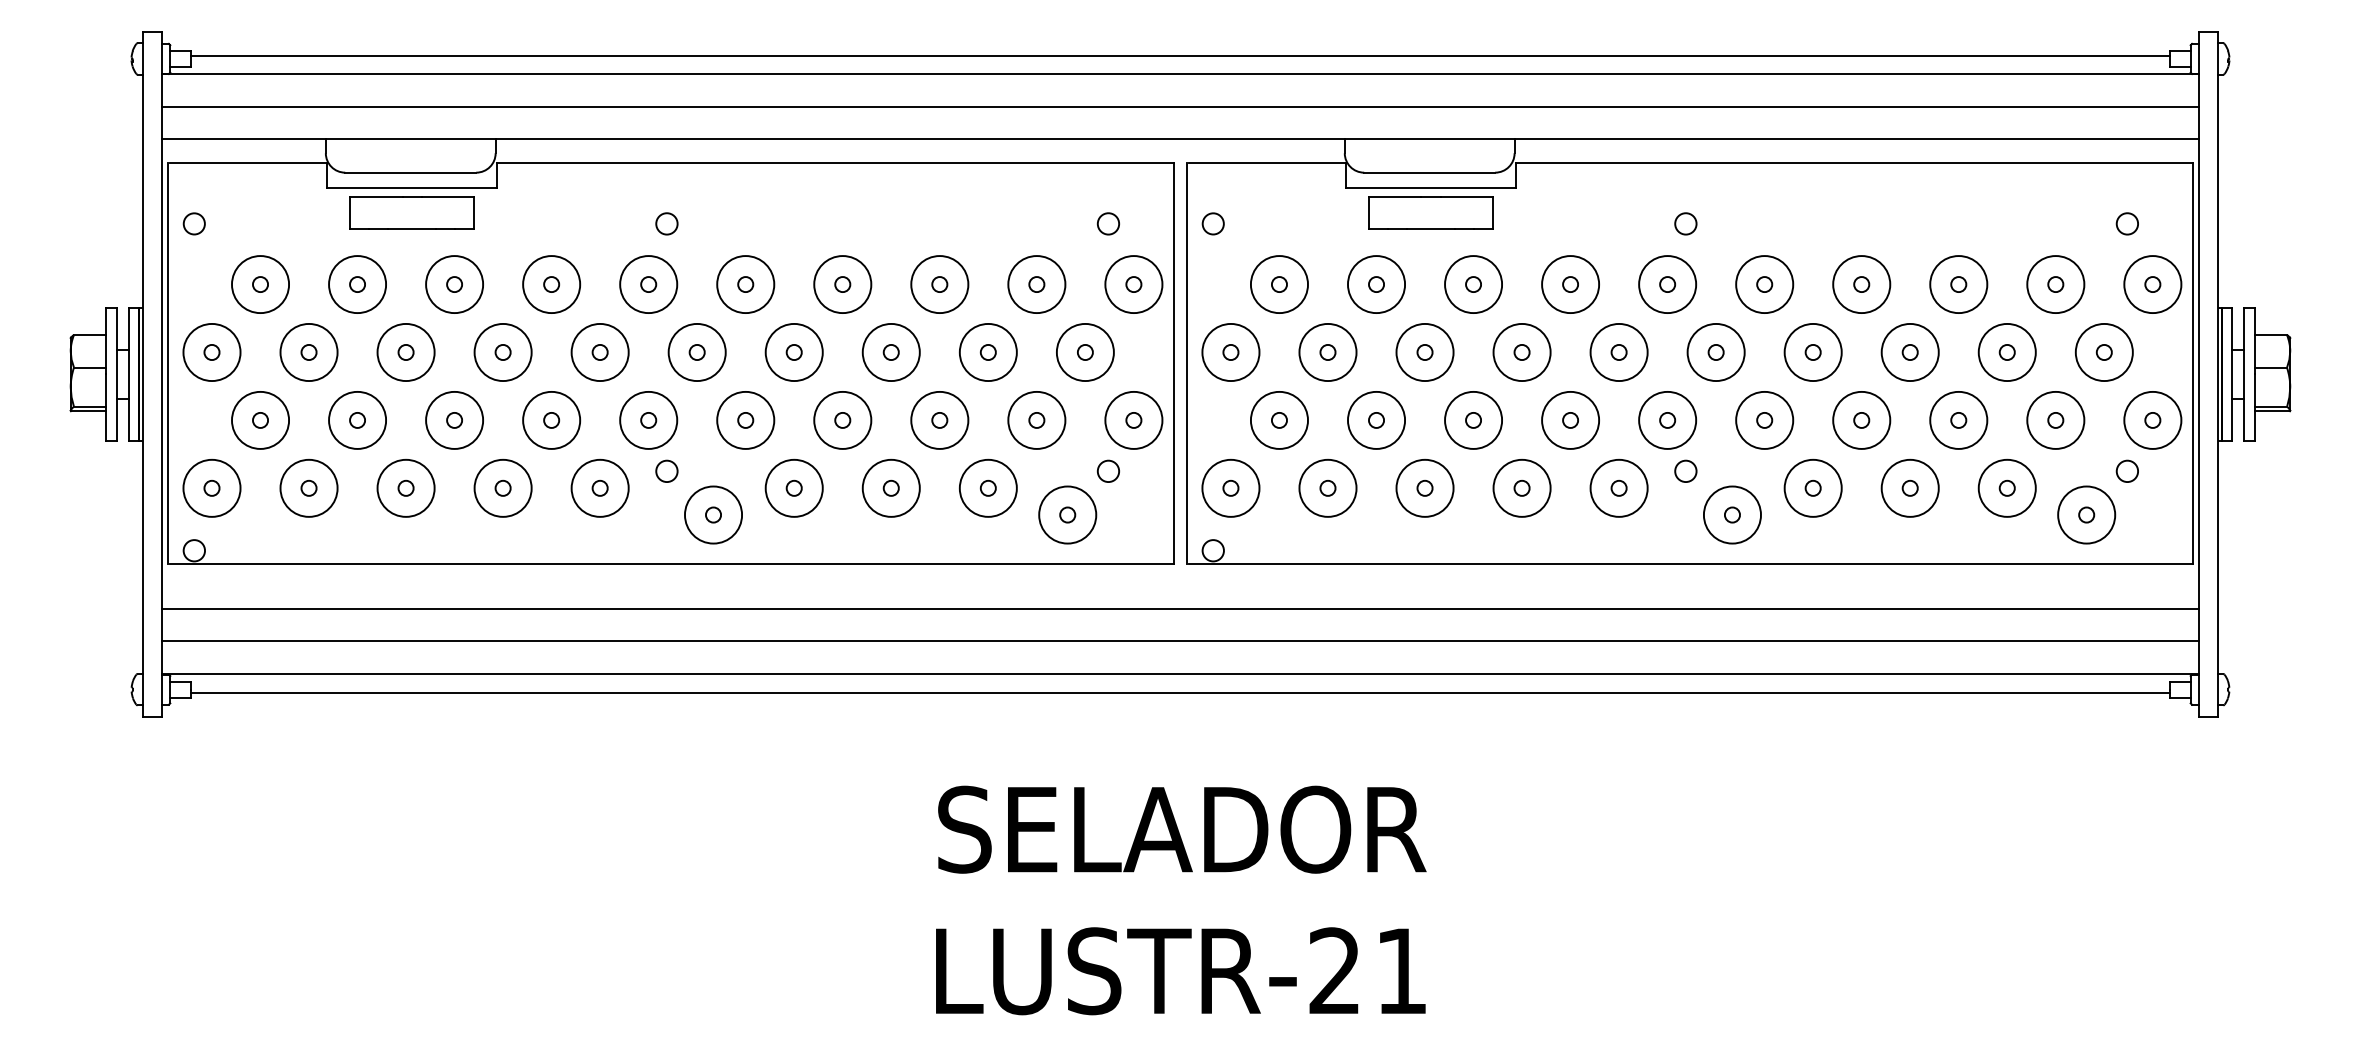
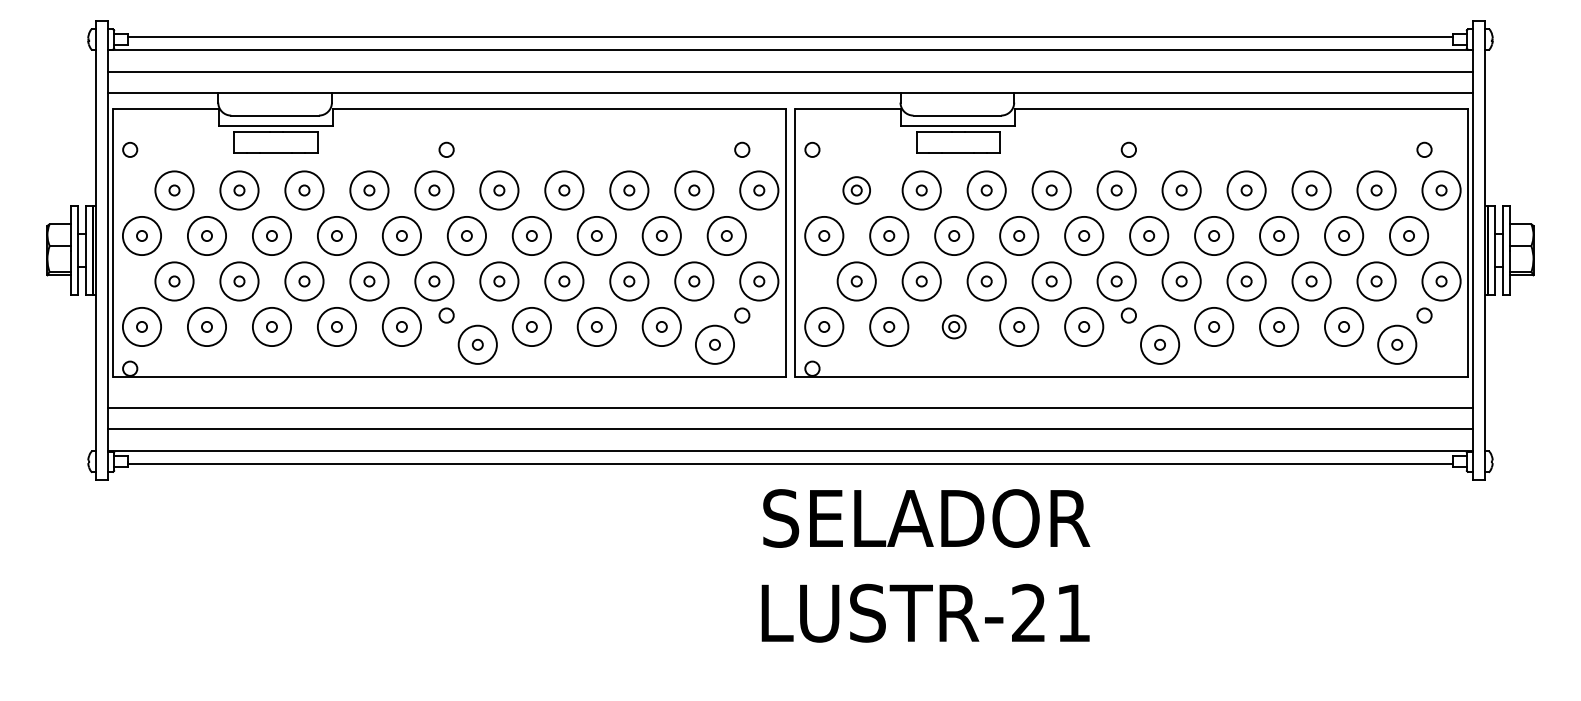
circle: (1279, 284) -> (856, 190), size x0.7
circle: (1425, 487) -> (954, 326), size x0.6
text: (1180, 899) -> (925, 565), moved

